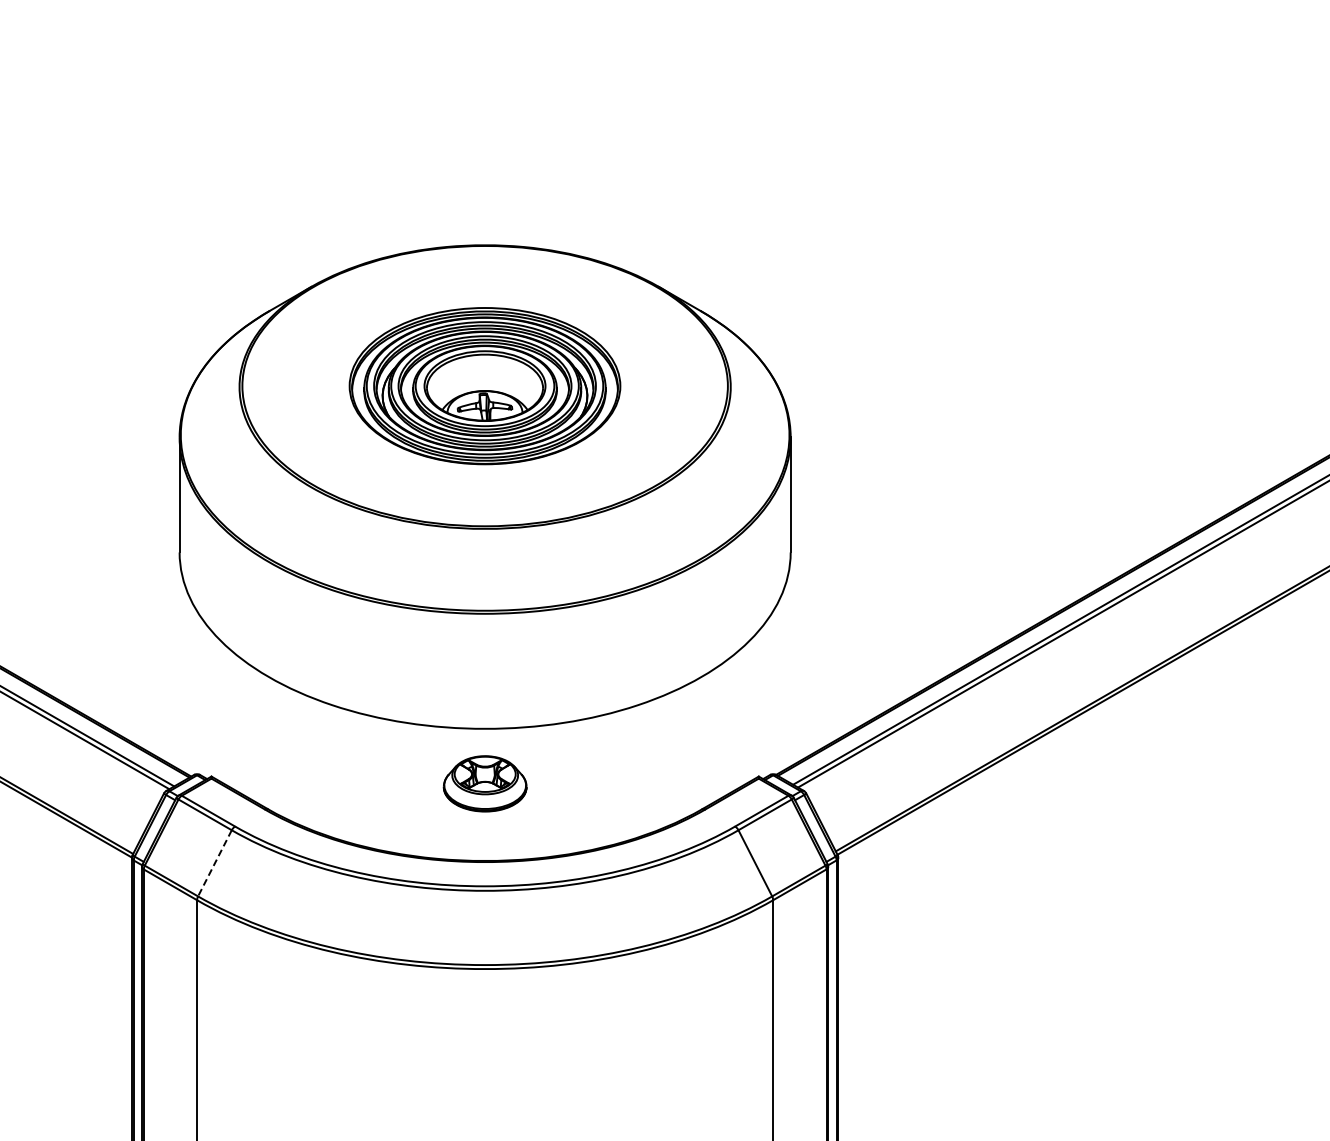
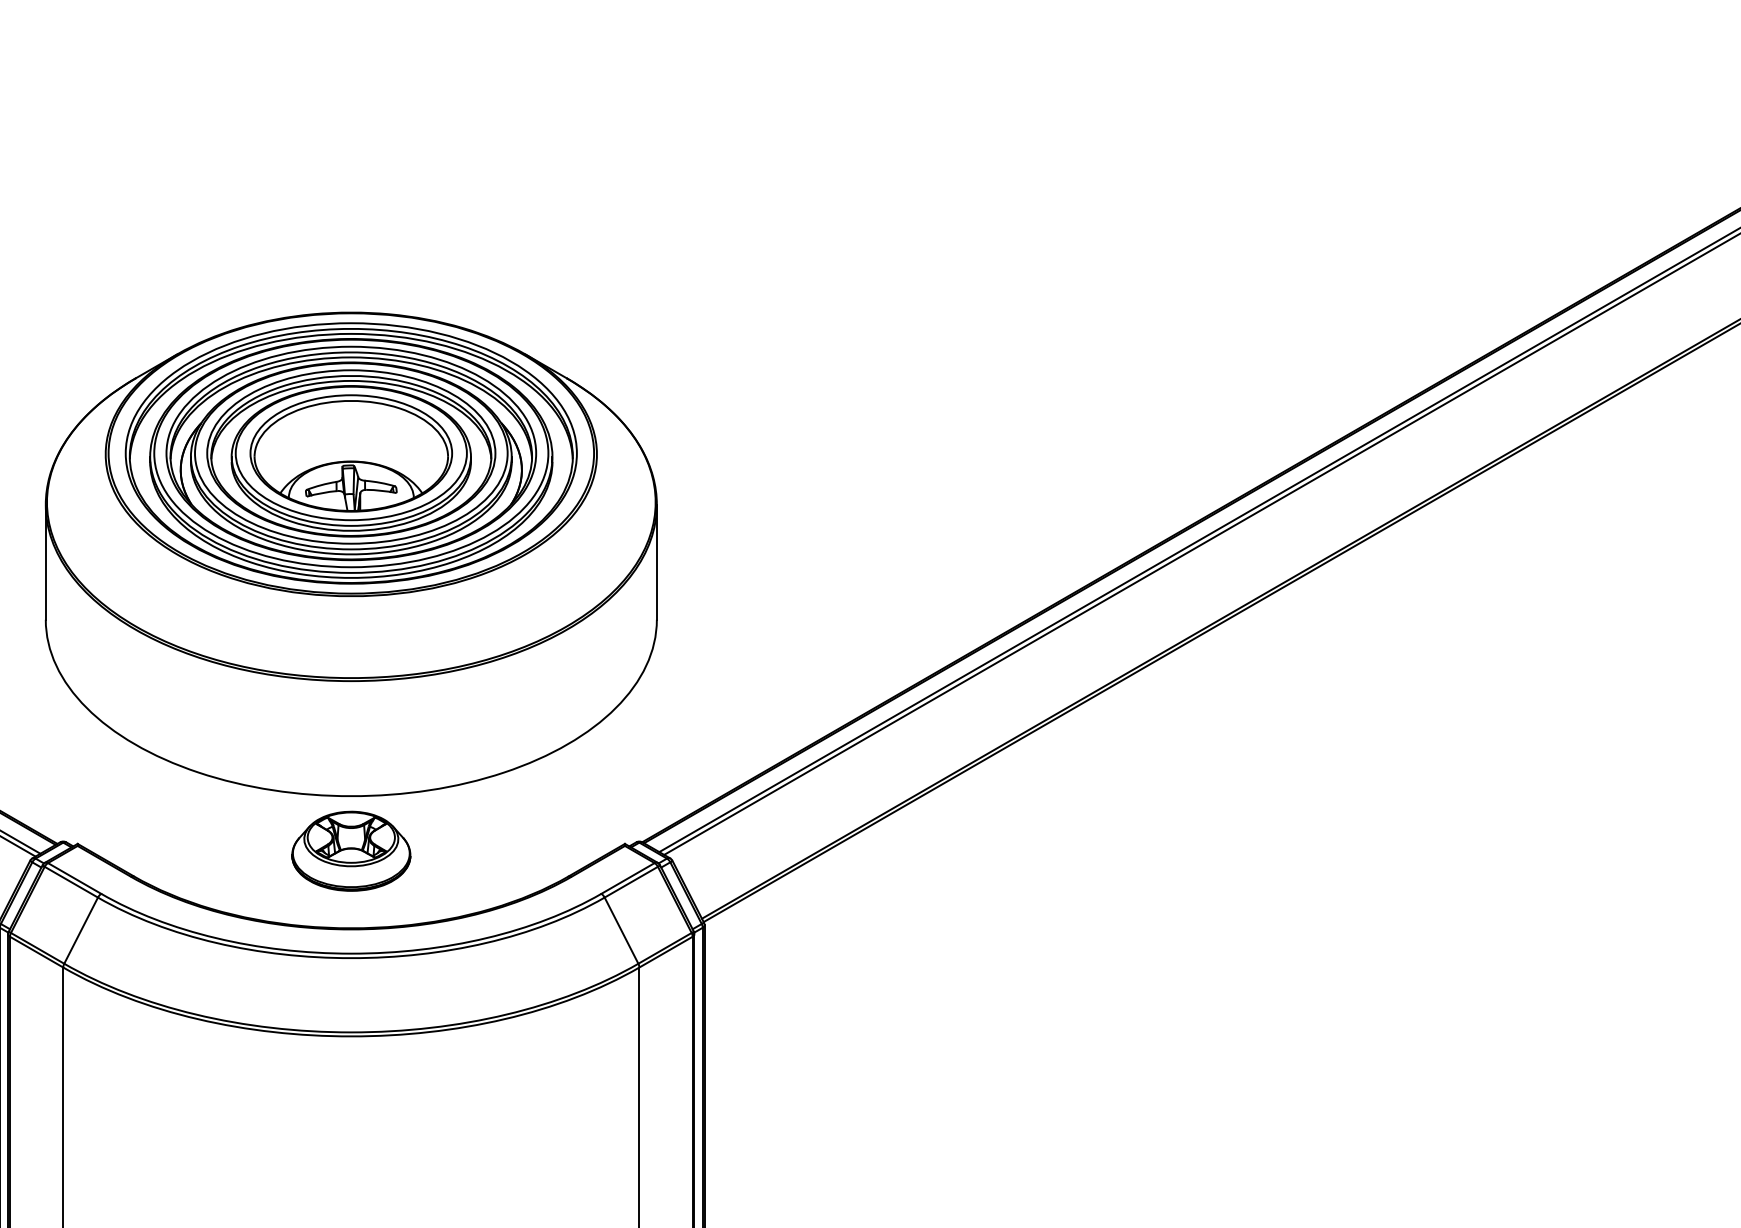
part: (484, 386) -> (350, 453), size x1.67
part: (485, 783) -> (351, 850), size x1.43
line: (214, 864) -> (80, 931), dashed -> solid

